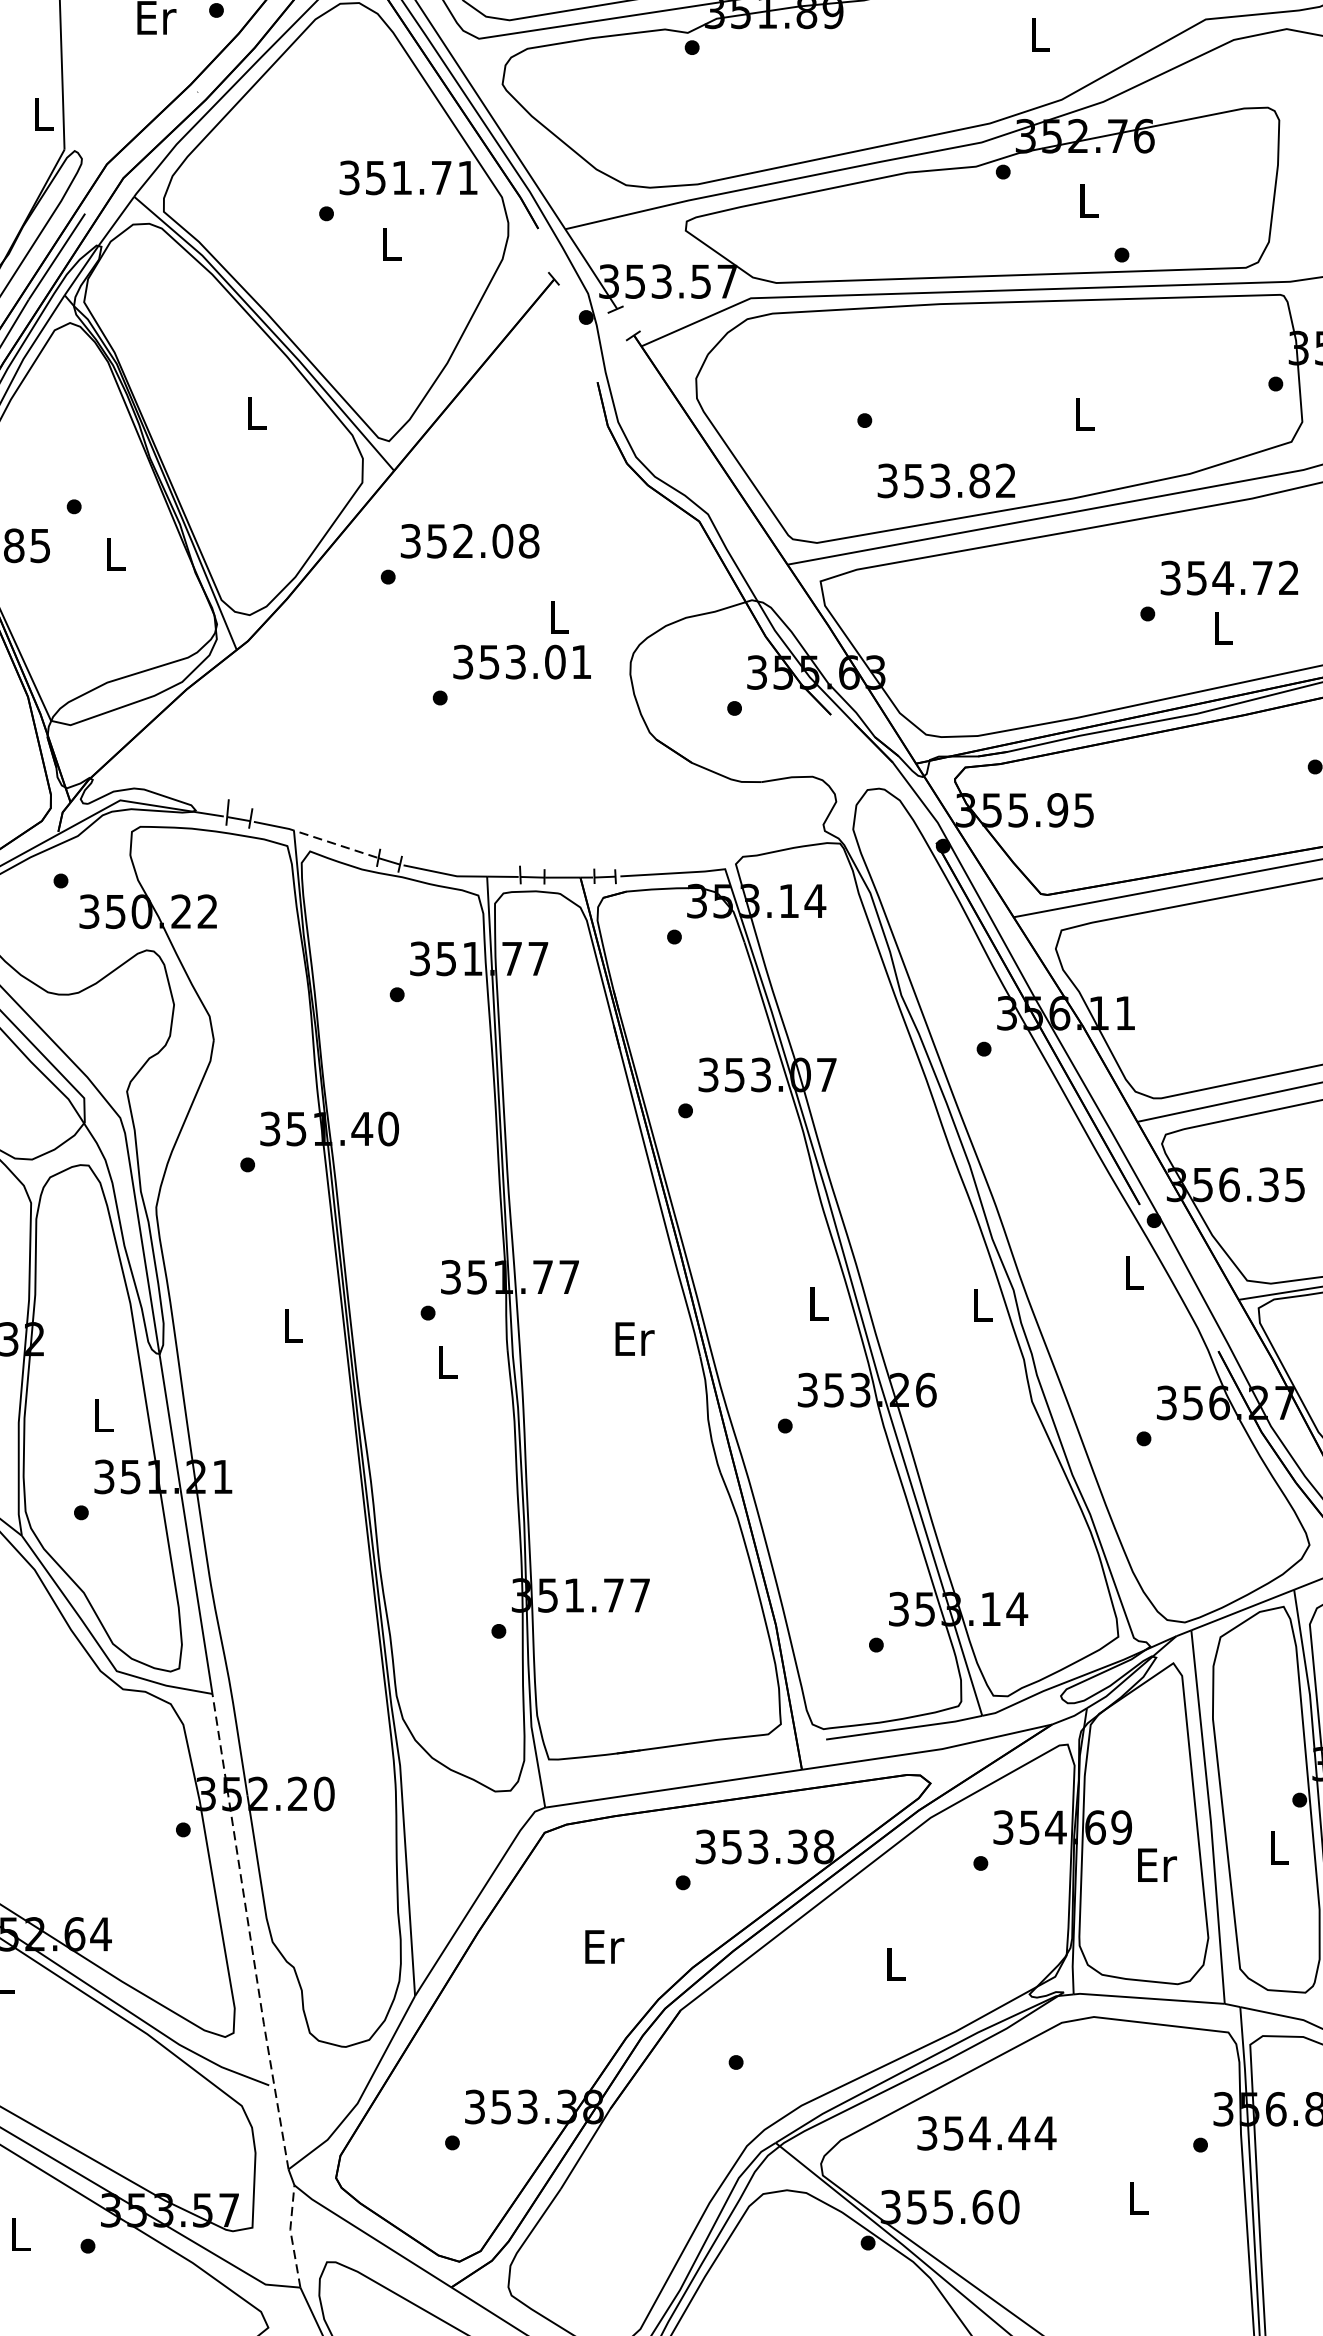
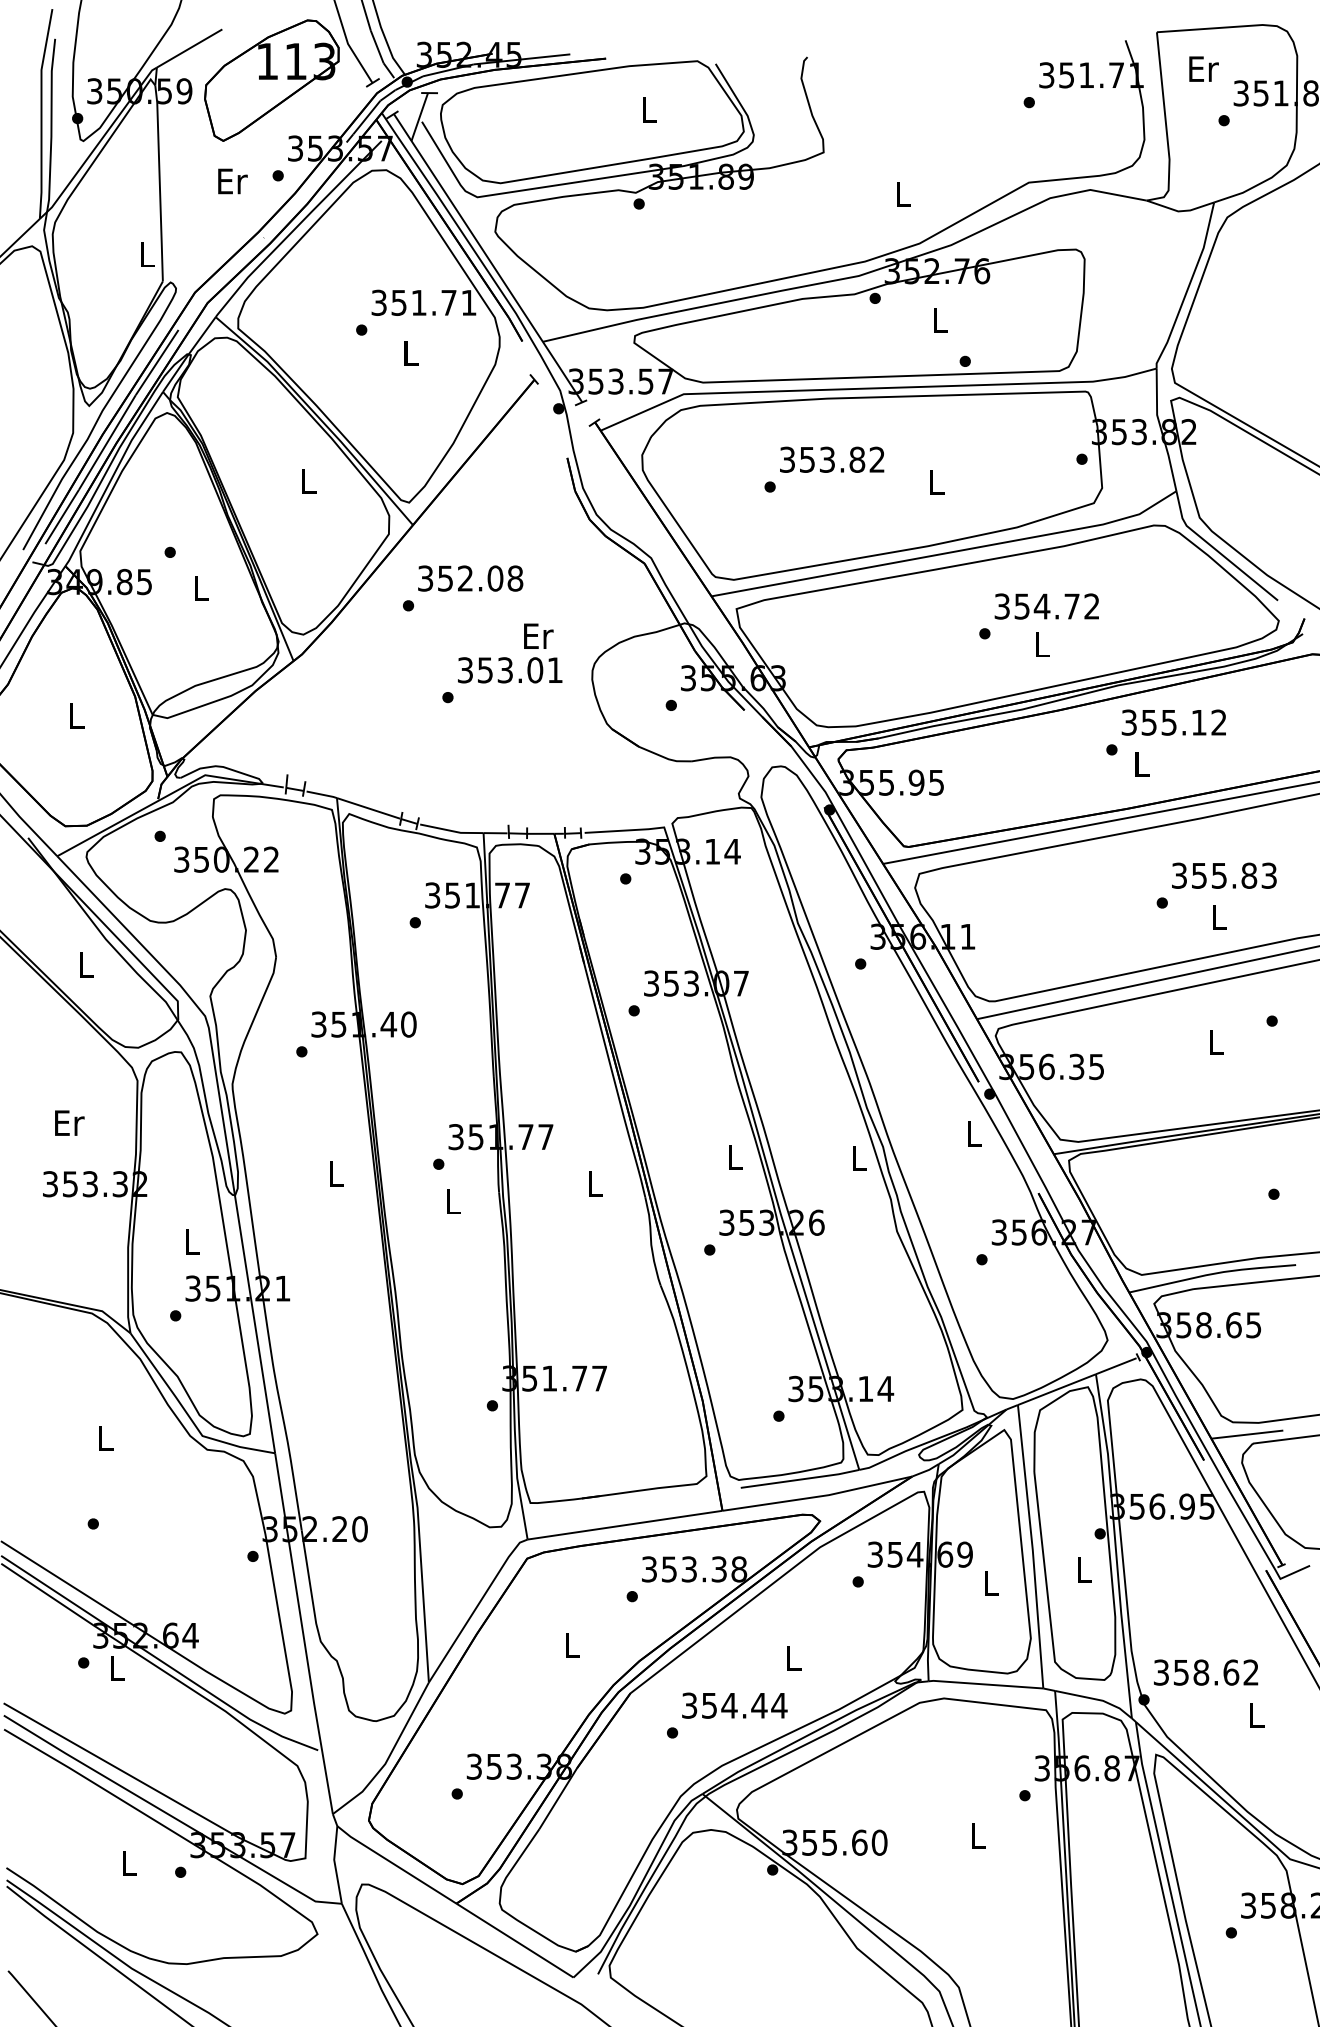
text: (946, 480) -> (832, 459), moved
text: (559, 616) -> (538, 635), L -> Er
line: (335, 844) -> (368, 808), dashed -> solid
text: (634, 1338) -> (595, 1183), Er -> L
text: (1157, 1864) -> (992, 1582), Er -> L
line: (249, 1931) -> (303, 1633), dashed -> solid
text: (604, 1945) -> (572, 1644), Er -> L
text: (986, 2133) -> (734, 1705), moved
line: (292, 2235) -> (335, 1864), dashed -> solid

